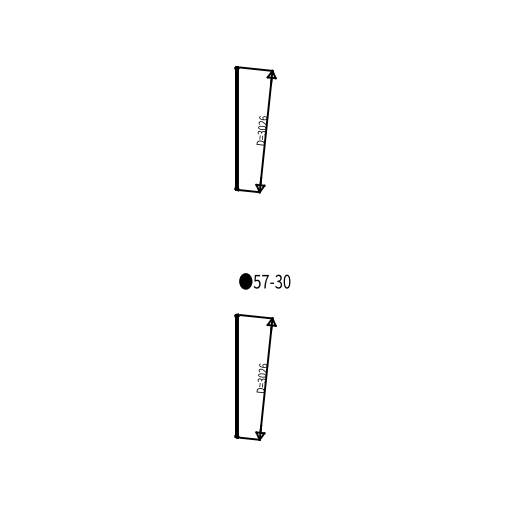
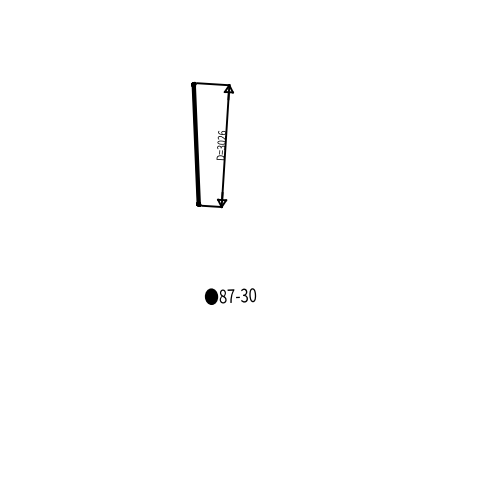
text: (256, 281) -> (222, 296), 57-30 -> 87-30
part: (255, 376) -> (225, 391), removed

